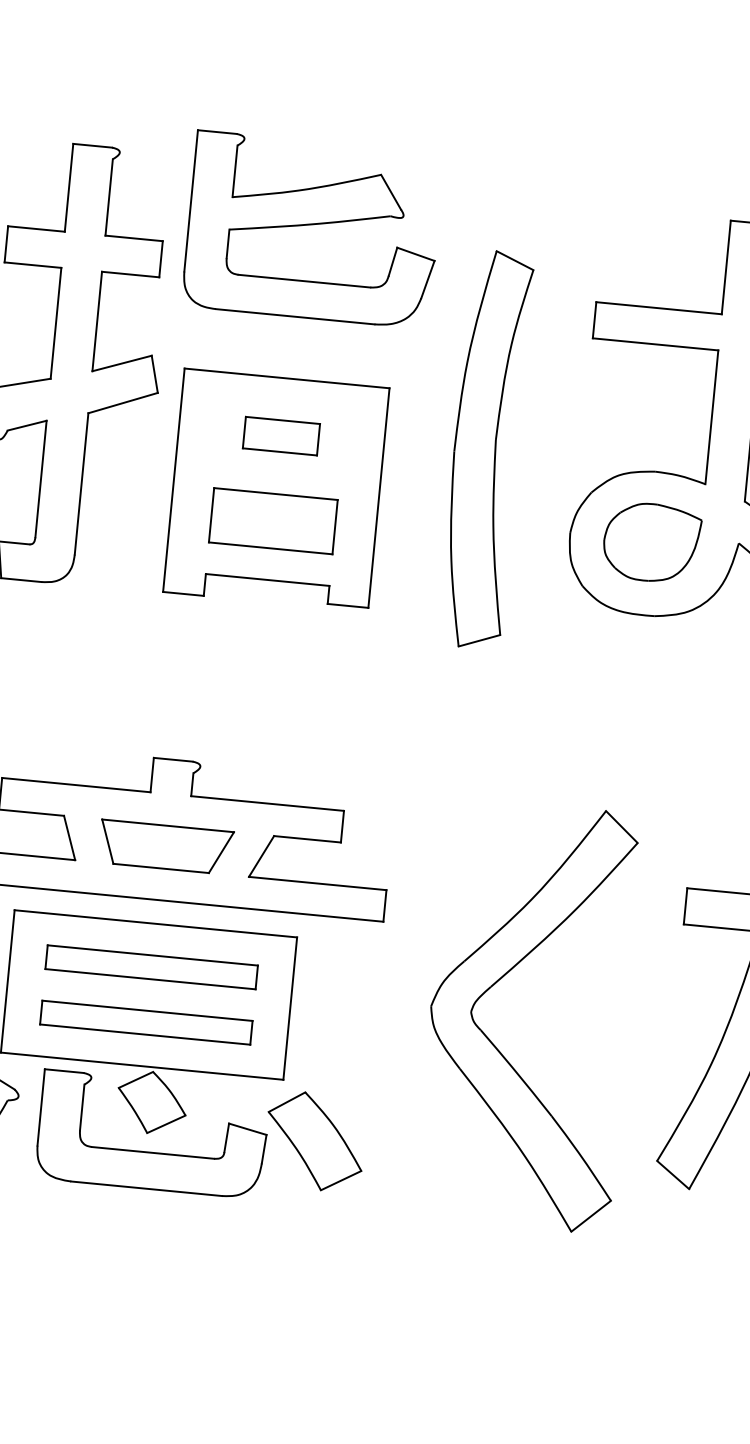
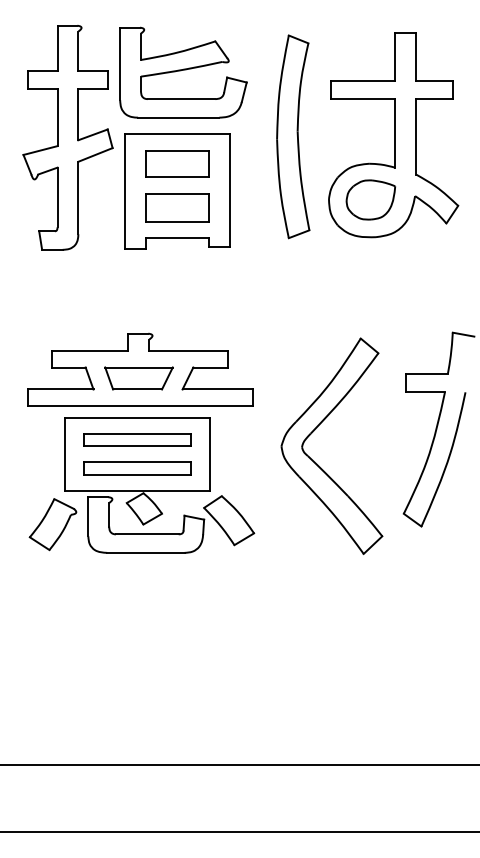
part: (313, 229) -> (183, 72), moved
part: (281, 435) -> (177, 163), size x1.67
part: (486, 449) -> (293, 136), moved

